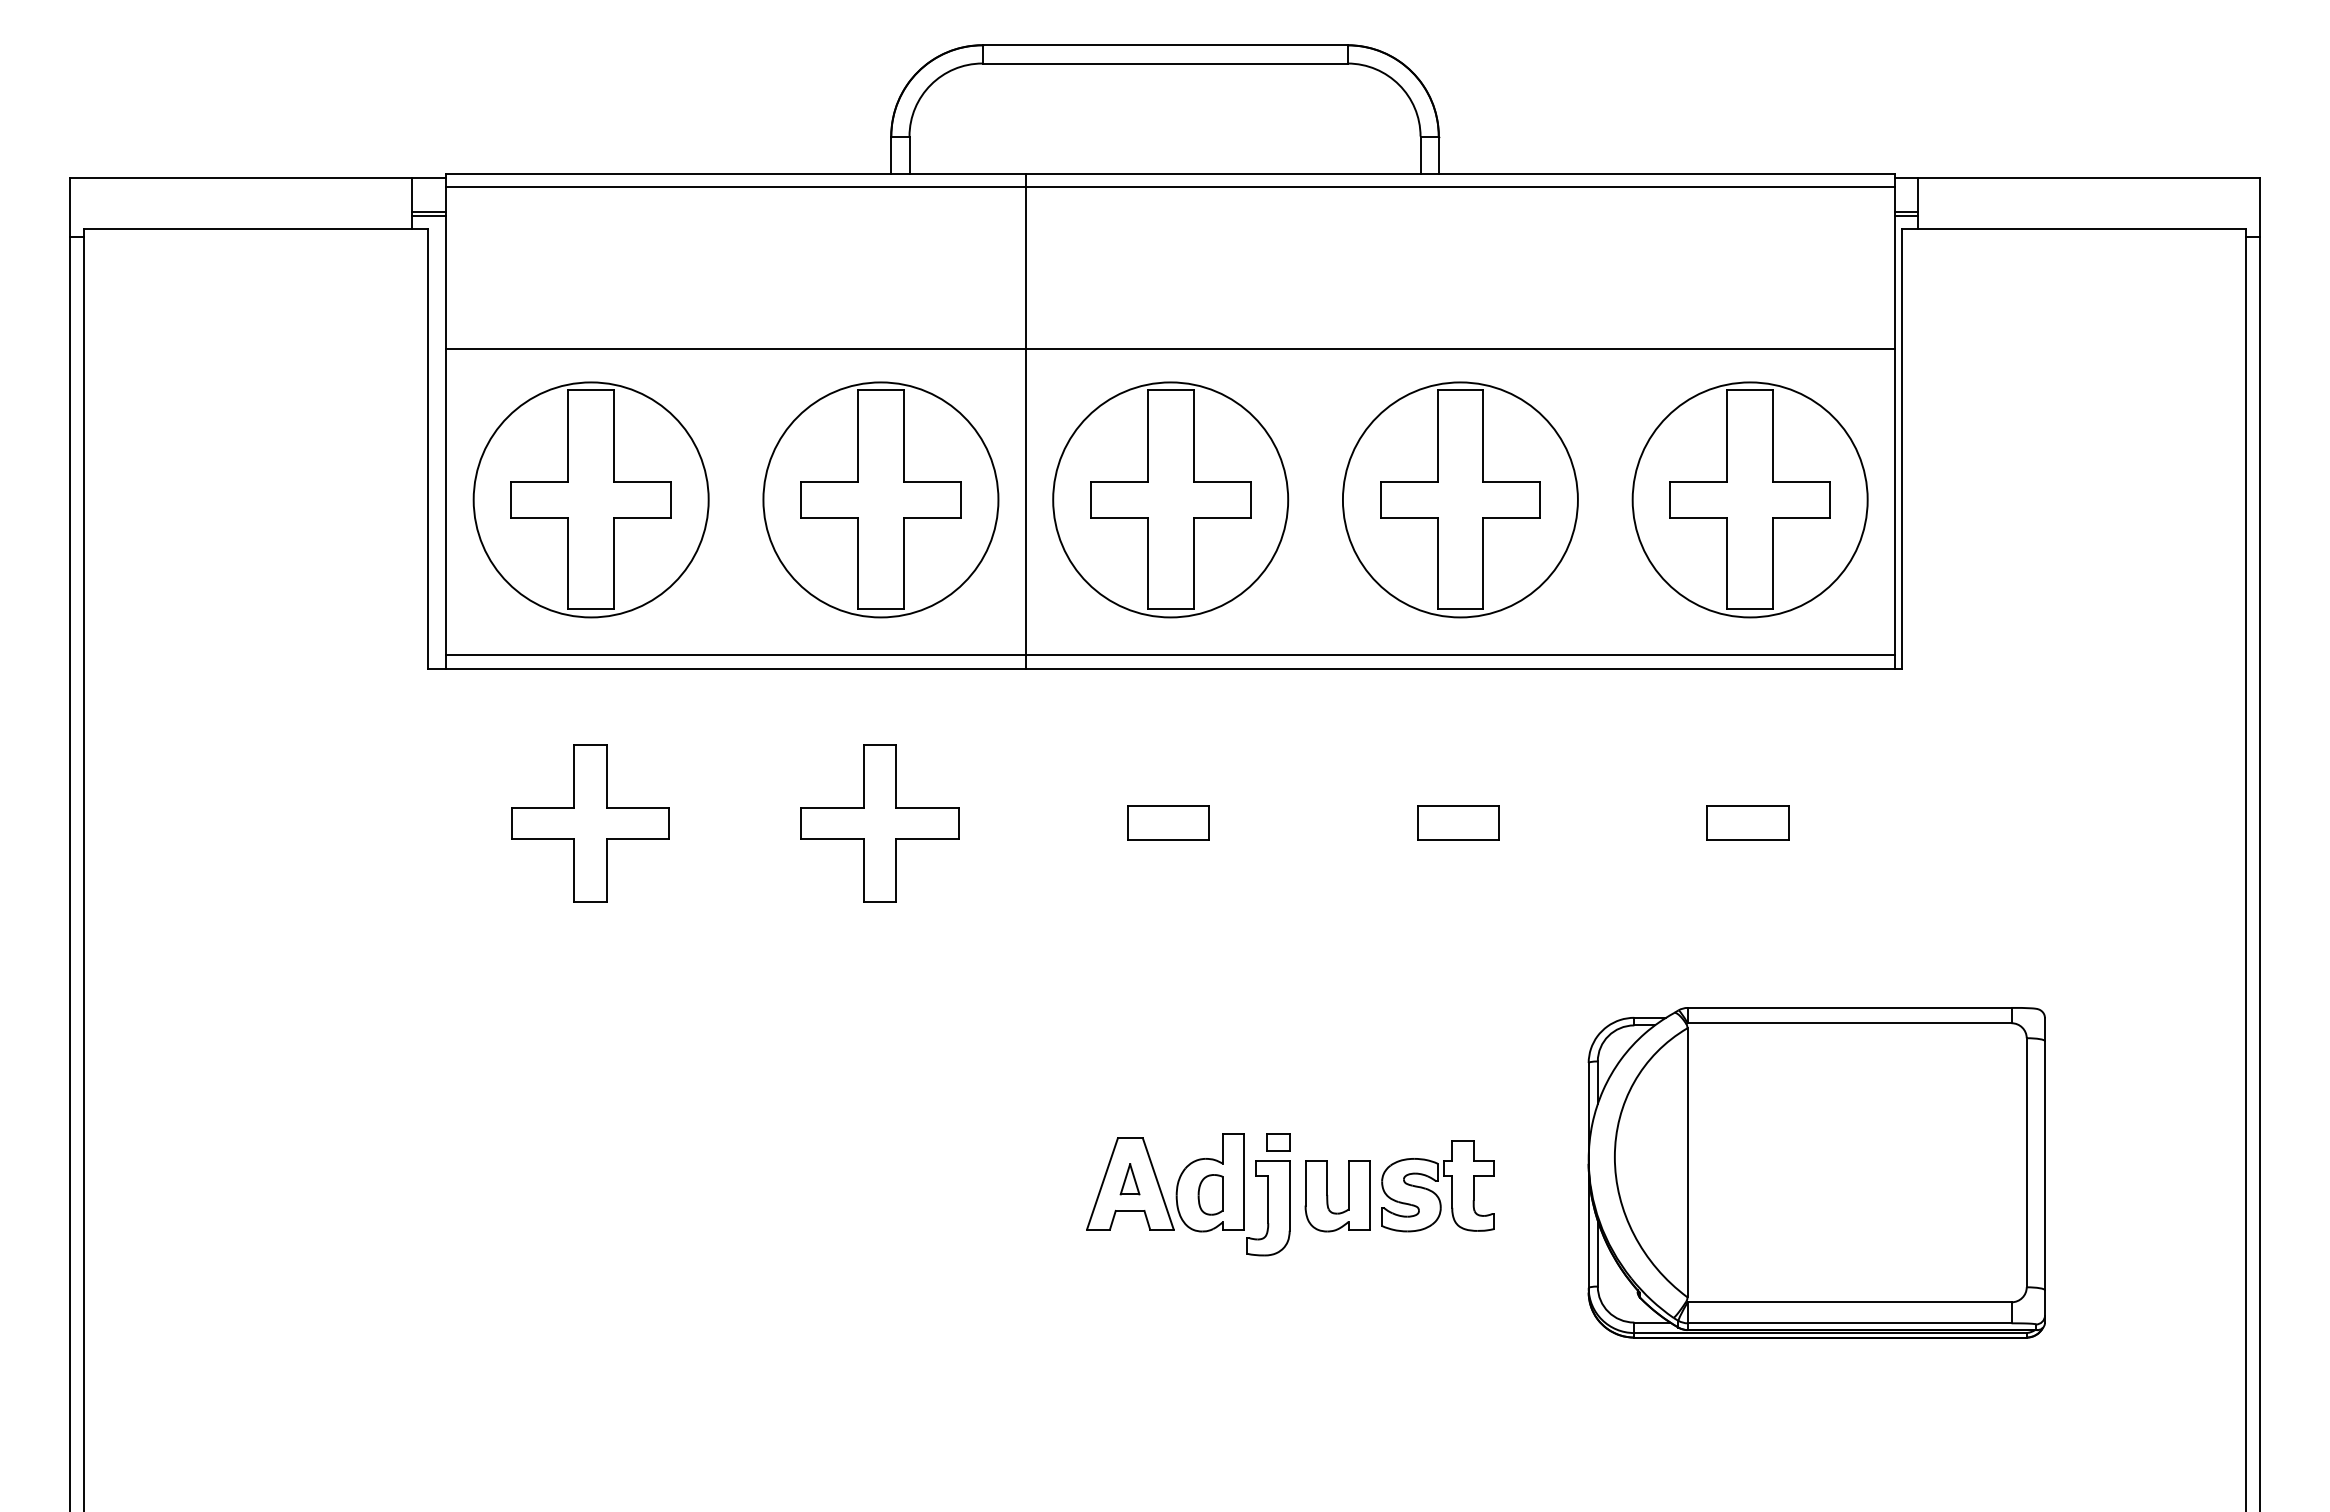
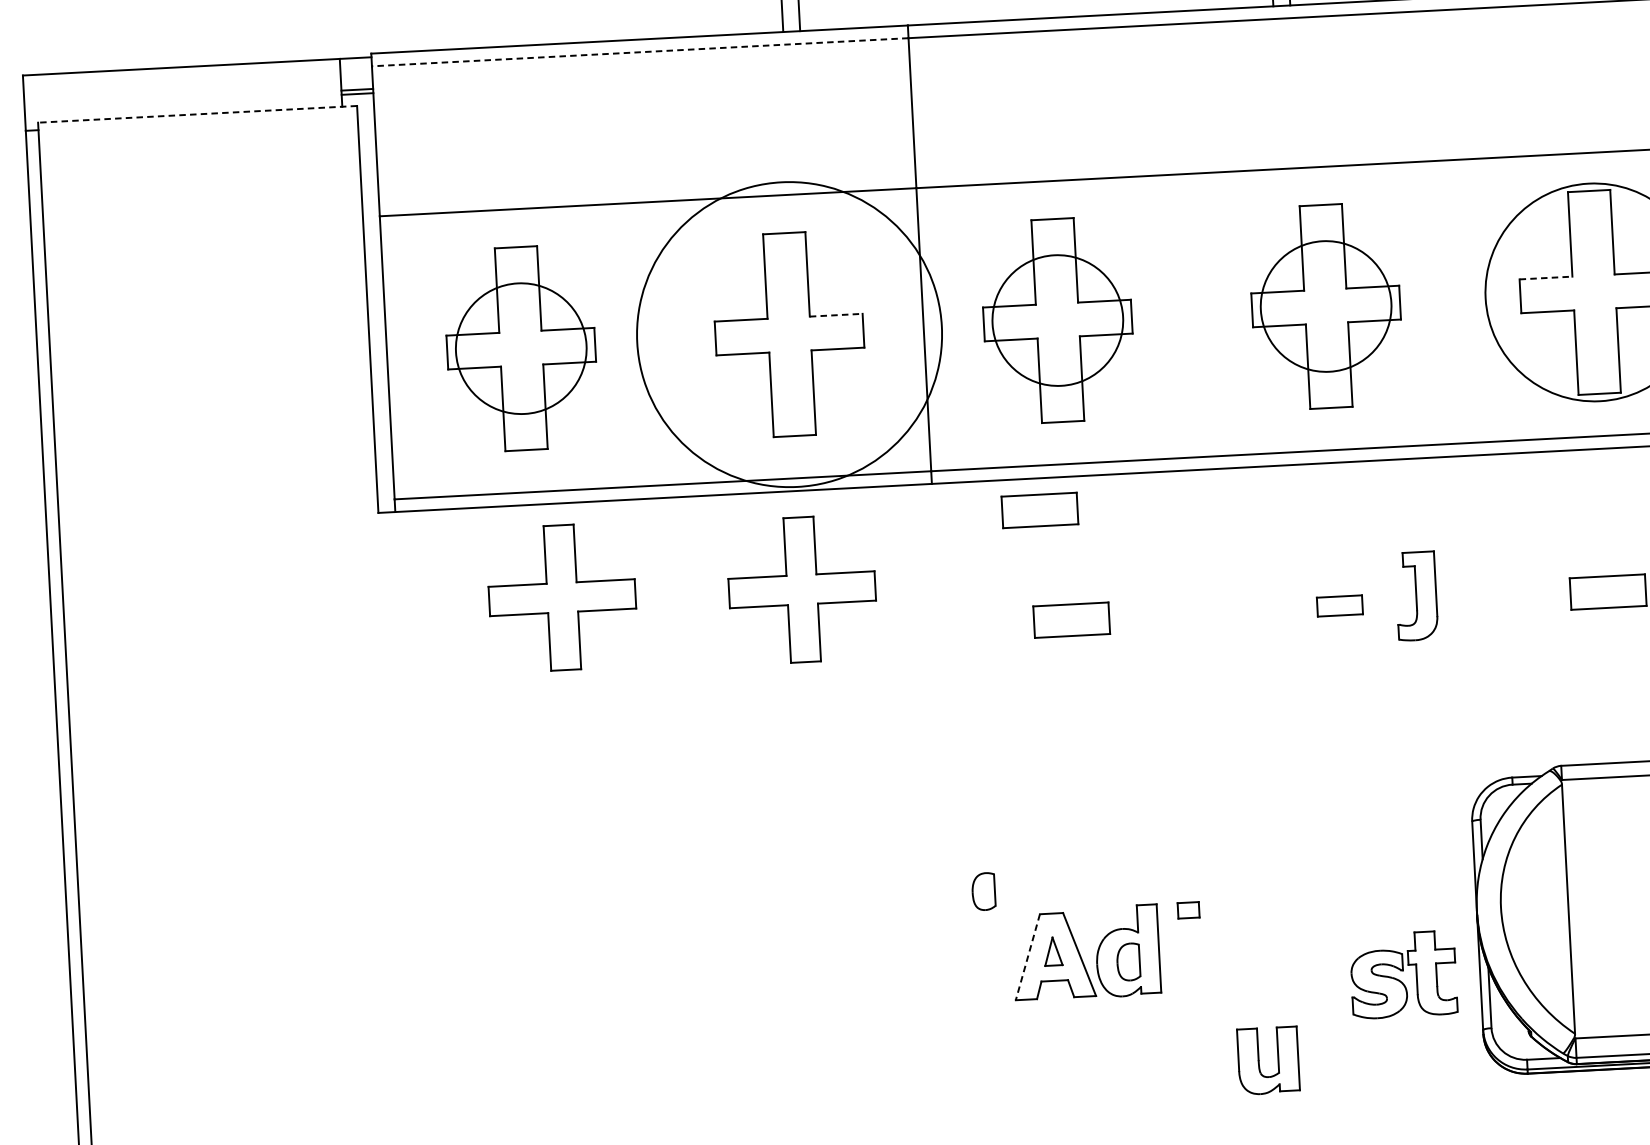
line: (736, 187) -> (640, 52), solid -> dashed
line: (255, 229) -> (197, 114), solid -> dashed
line: (932, 481) -> (836, 315), solid -> dashed
line: (1698, 481) -> (1545, 277), solid -> dashed
circle: (590, 499) -> (520, 348), size x0.6
circle: (880, 499) -> (789, 334), size x1.4
circle: (1170, 499) -> (1057, 320), size x0.6
circle: (1459, 499) -> (1325, 306), size x0.6
part: (1140, 702) -> (1039, 509), added
part: (1458, 822) -> (1339, 605), size x0.6
part: (590, 823) -> (562, 597), moved
part: (879, 823) -> (801, 589), moved
part: (1058, 1110) -> (983, 891), added
line: (1102, 1184) -> (1027, 957), solid -> dashed
part: (1437, 1186) -> (1403, 975), moved
part: (1328, 1196) -> (1259, 1061), moved
part: (1268, 1208) -> (1416, 596), moved

